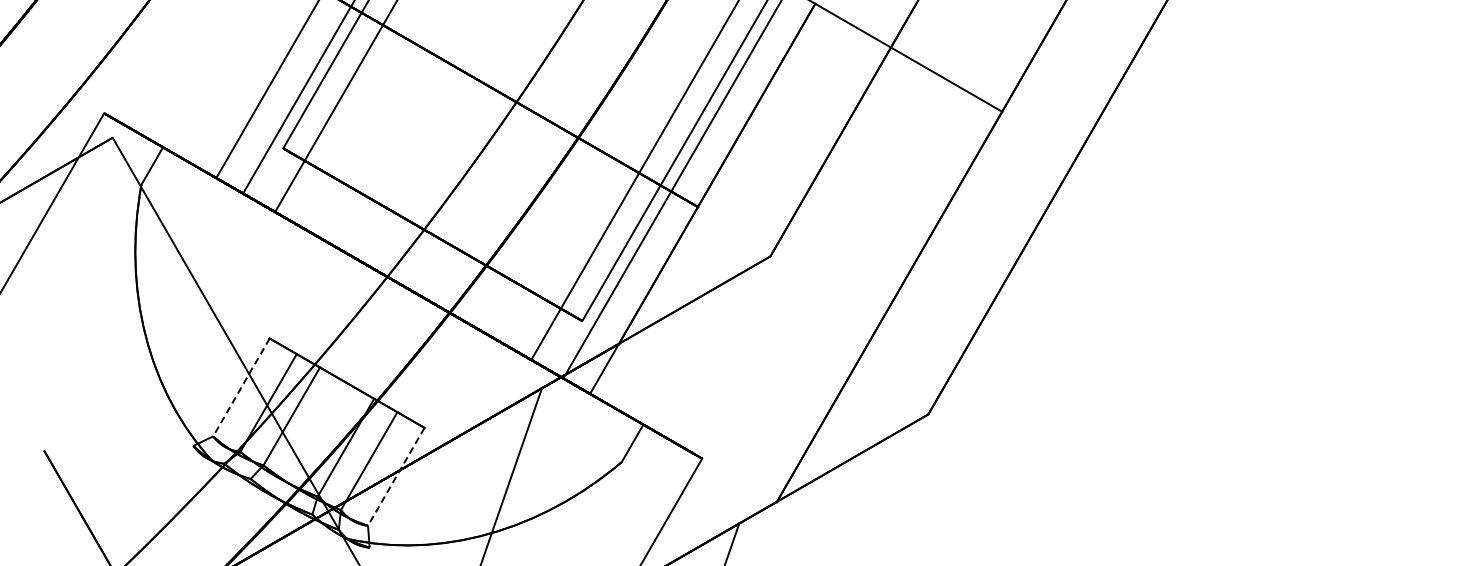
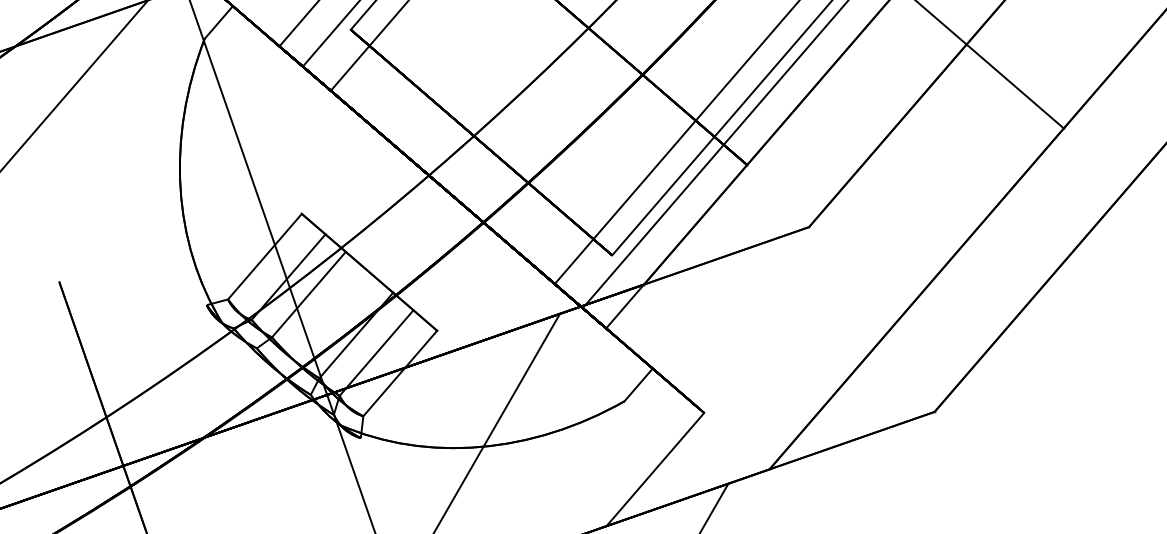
line: (241, 387) -> (264, 256), dashed -> solid
line: (396, 476) -> (400, 373), dashed -> solid

